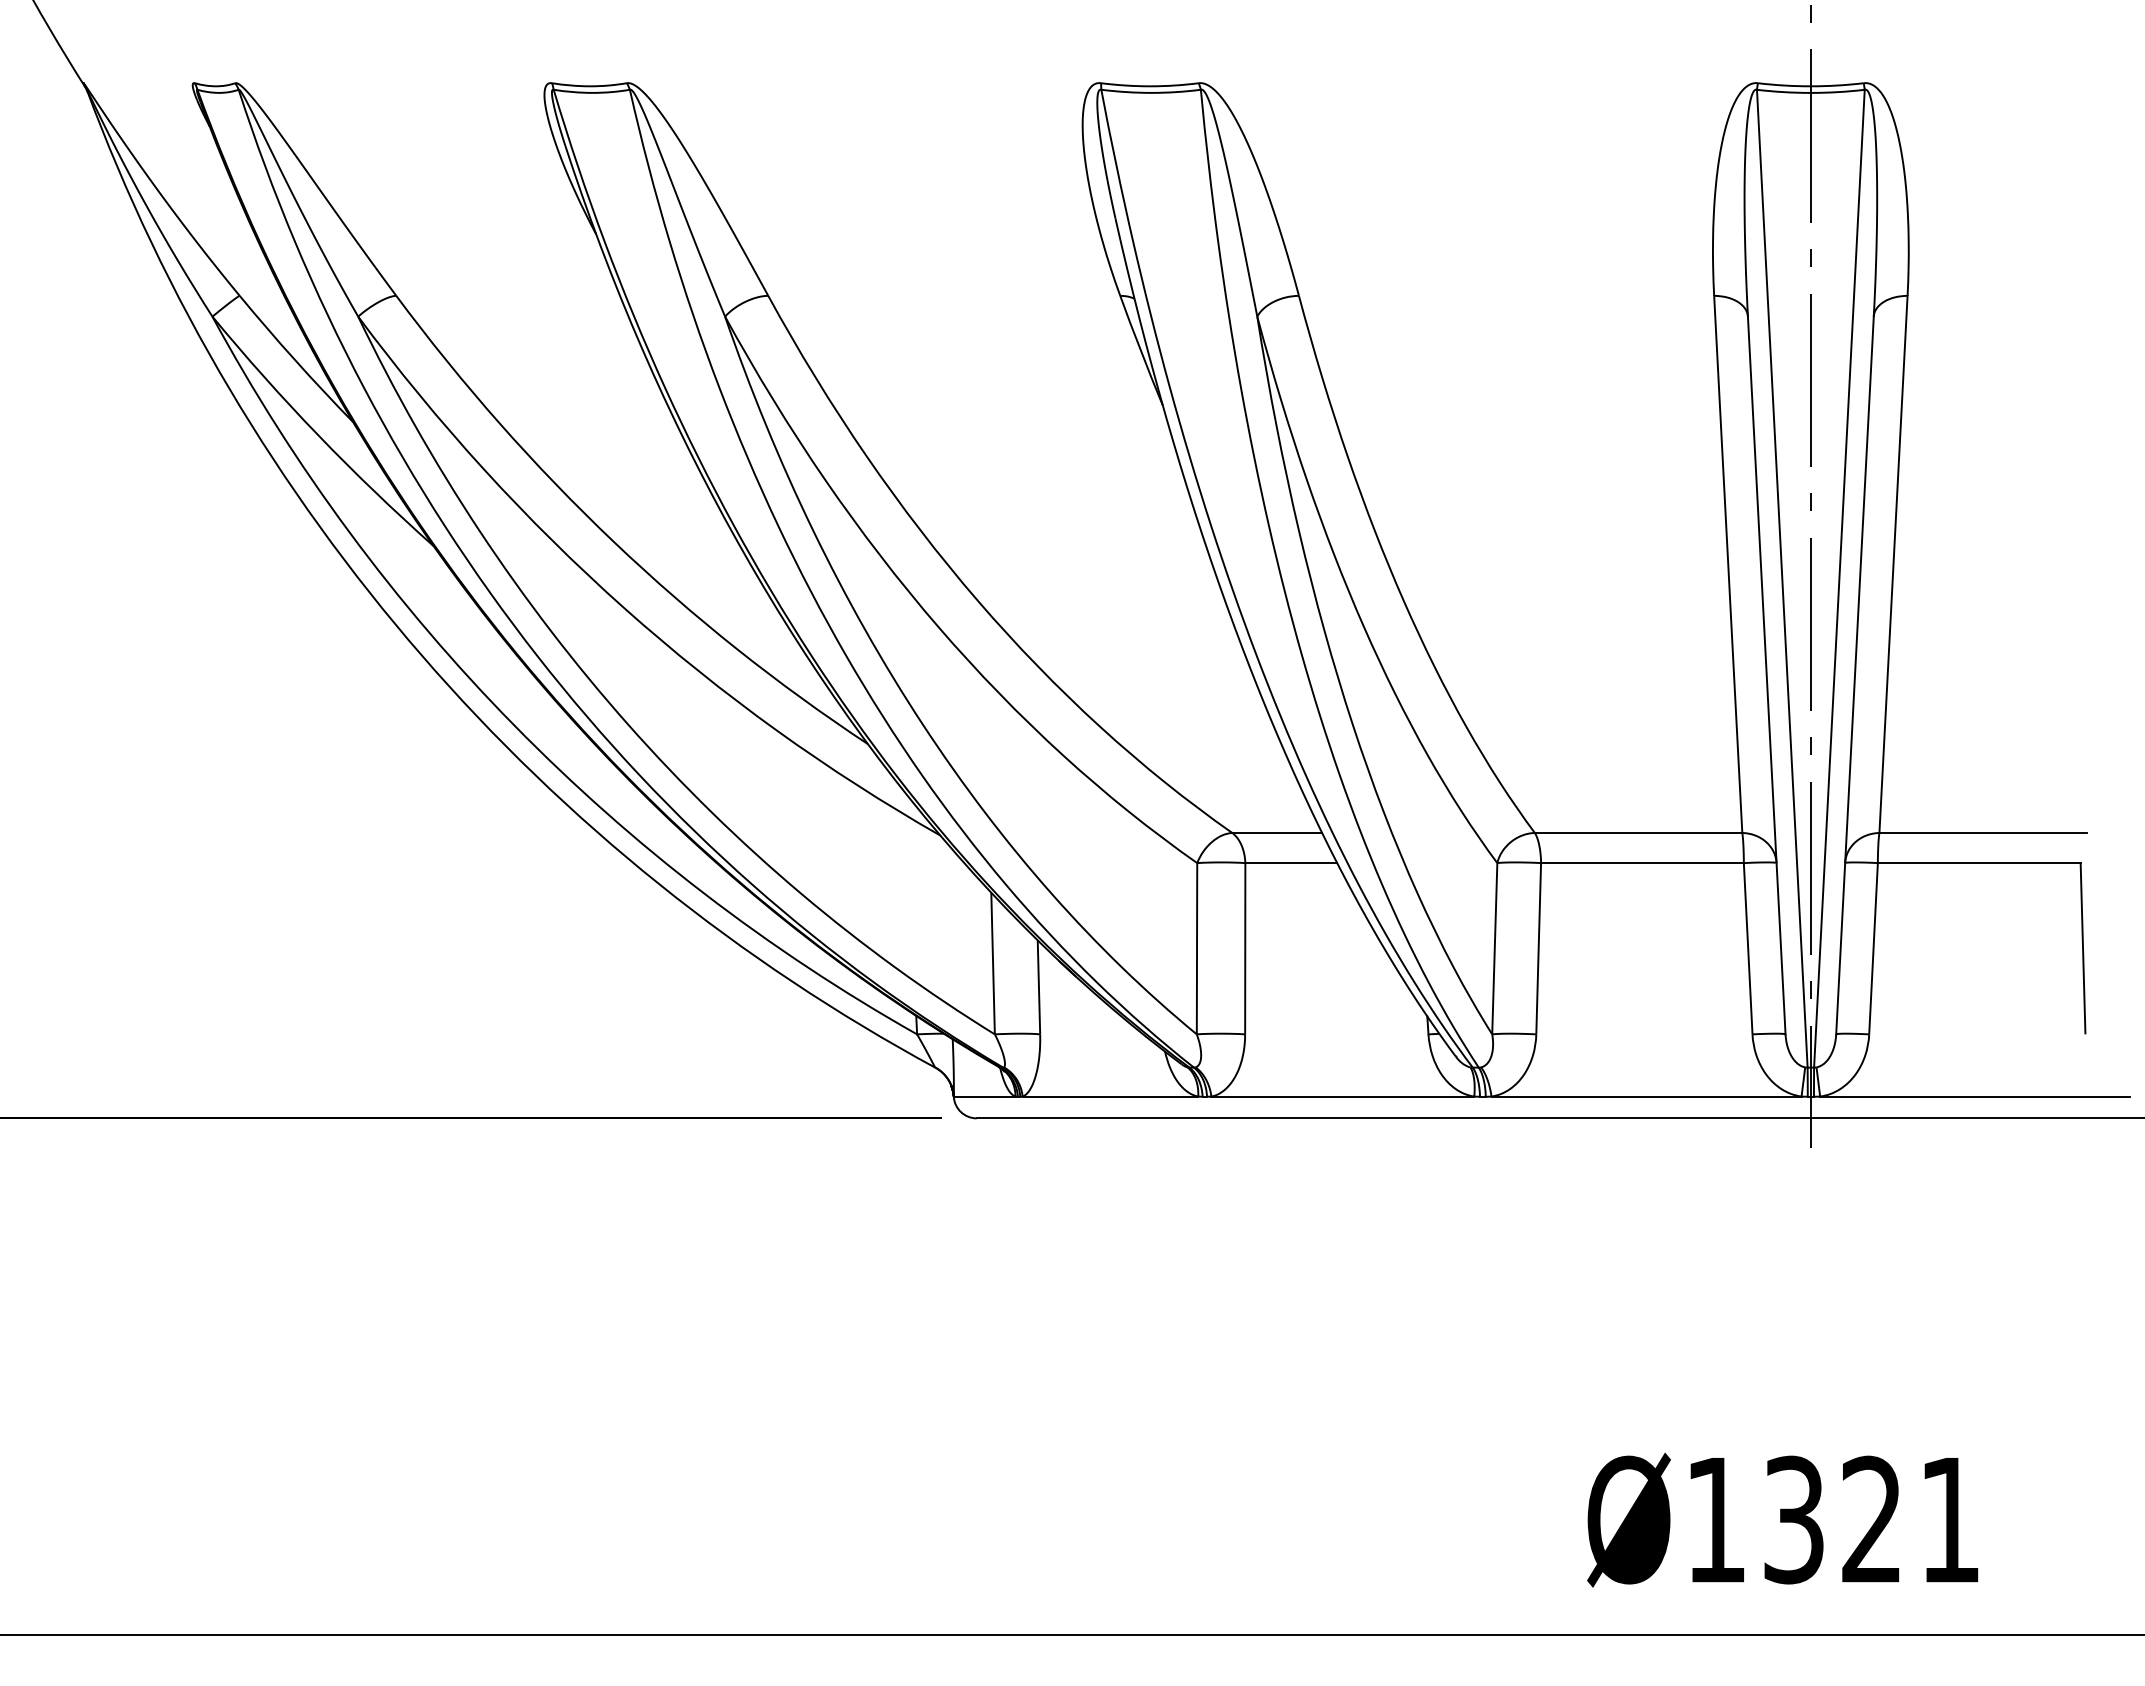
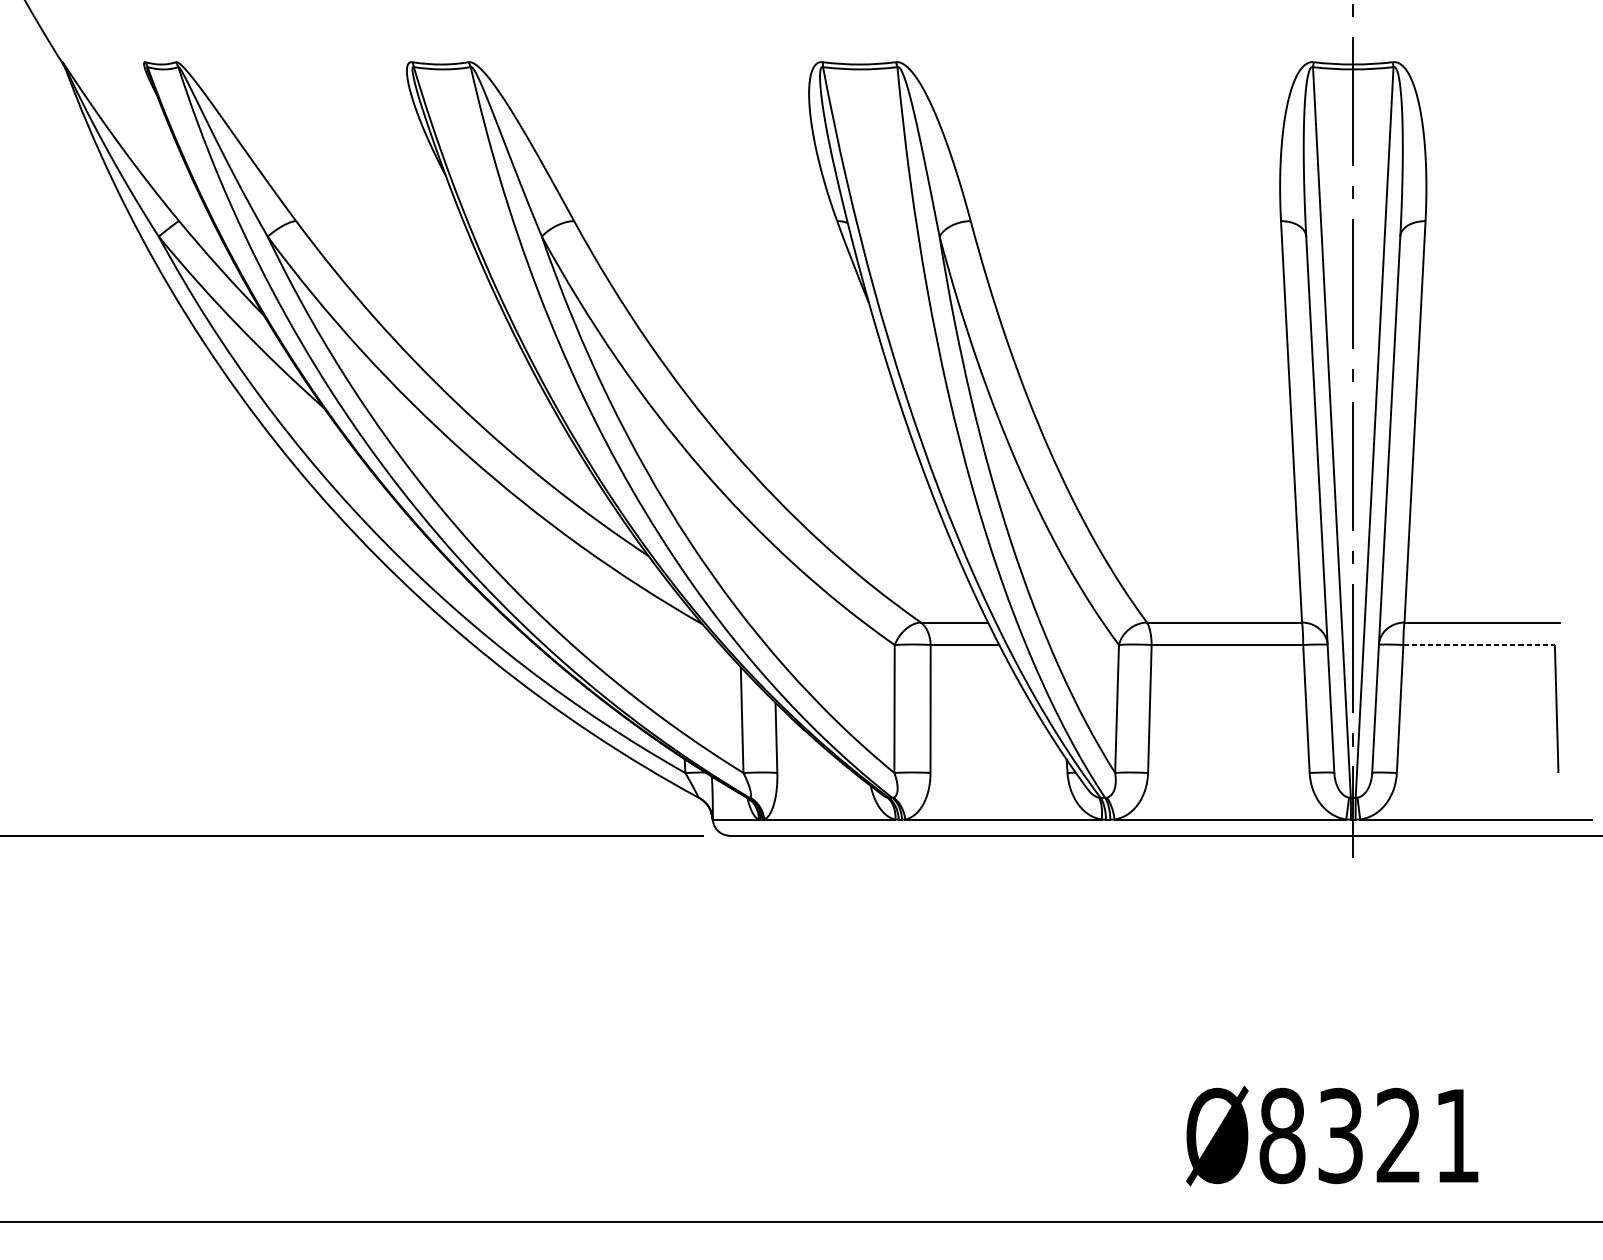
line: (1979, 863) -> (1479, 645), solid -> dashed
text: (1715, 1519) -> (1282, 1135), Ø1321 -> Ø8321

